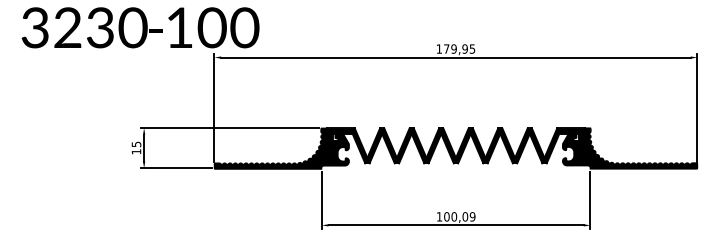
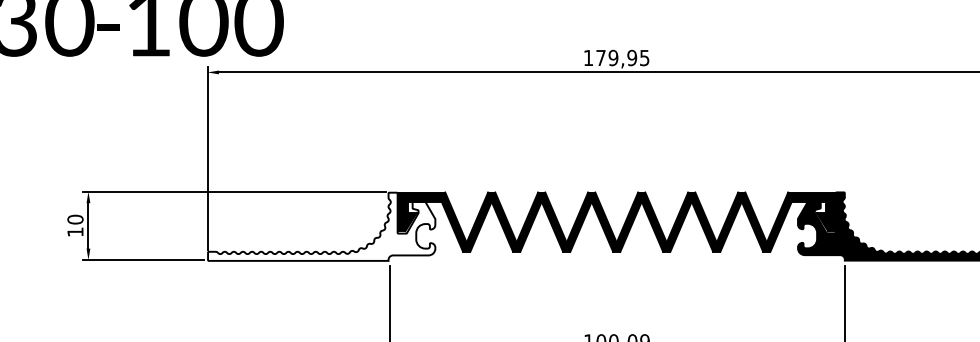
text: (136, 144) -> (75, 219), 15 -> 10
fill: (281, 148) -> (321, 226), removed

